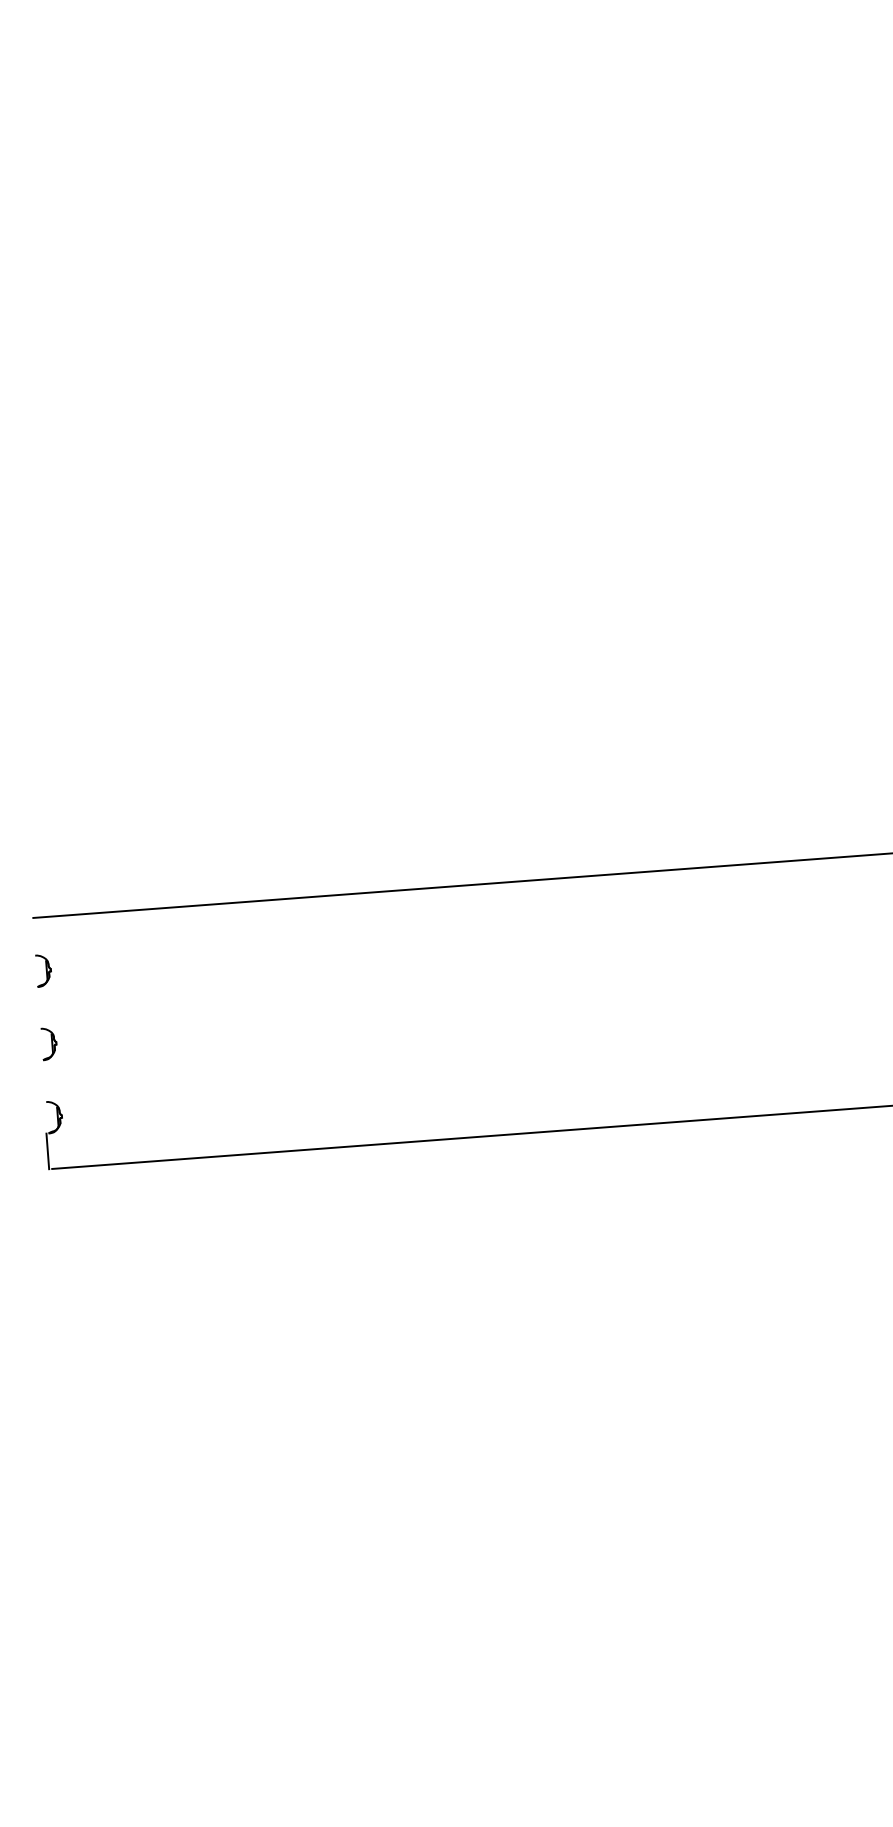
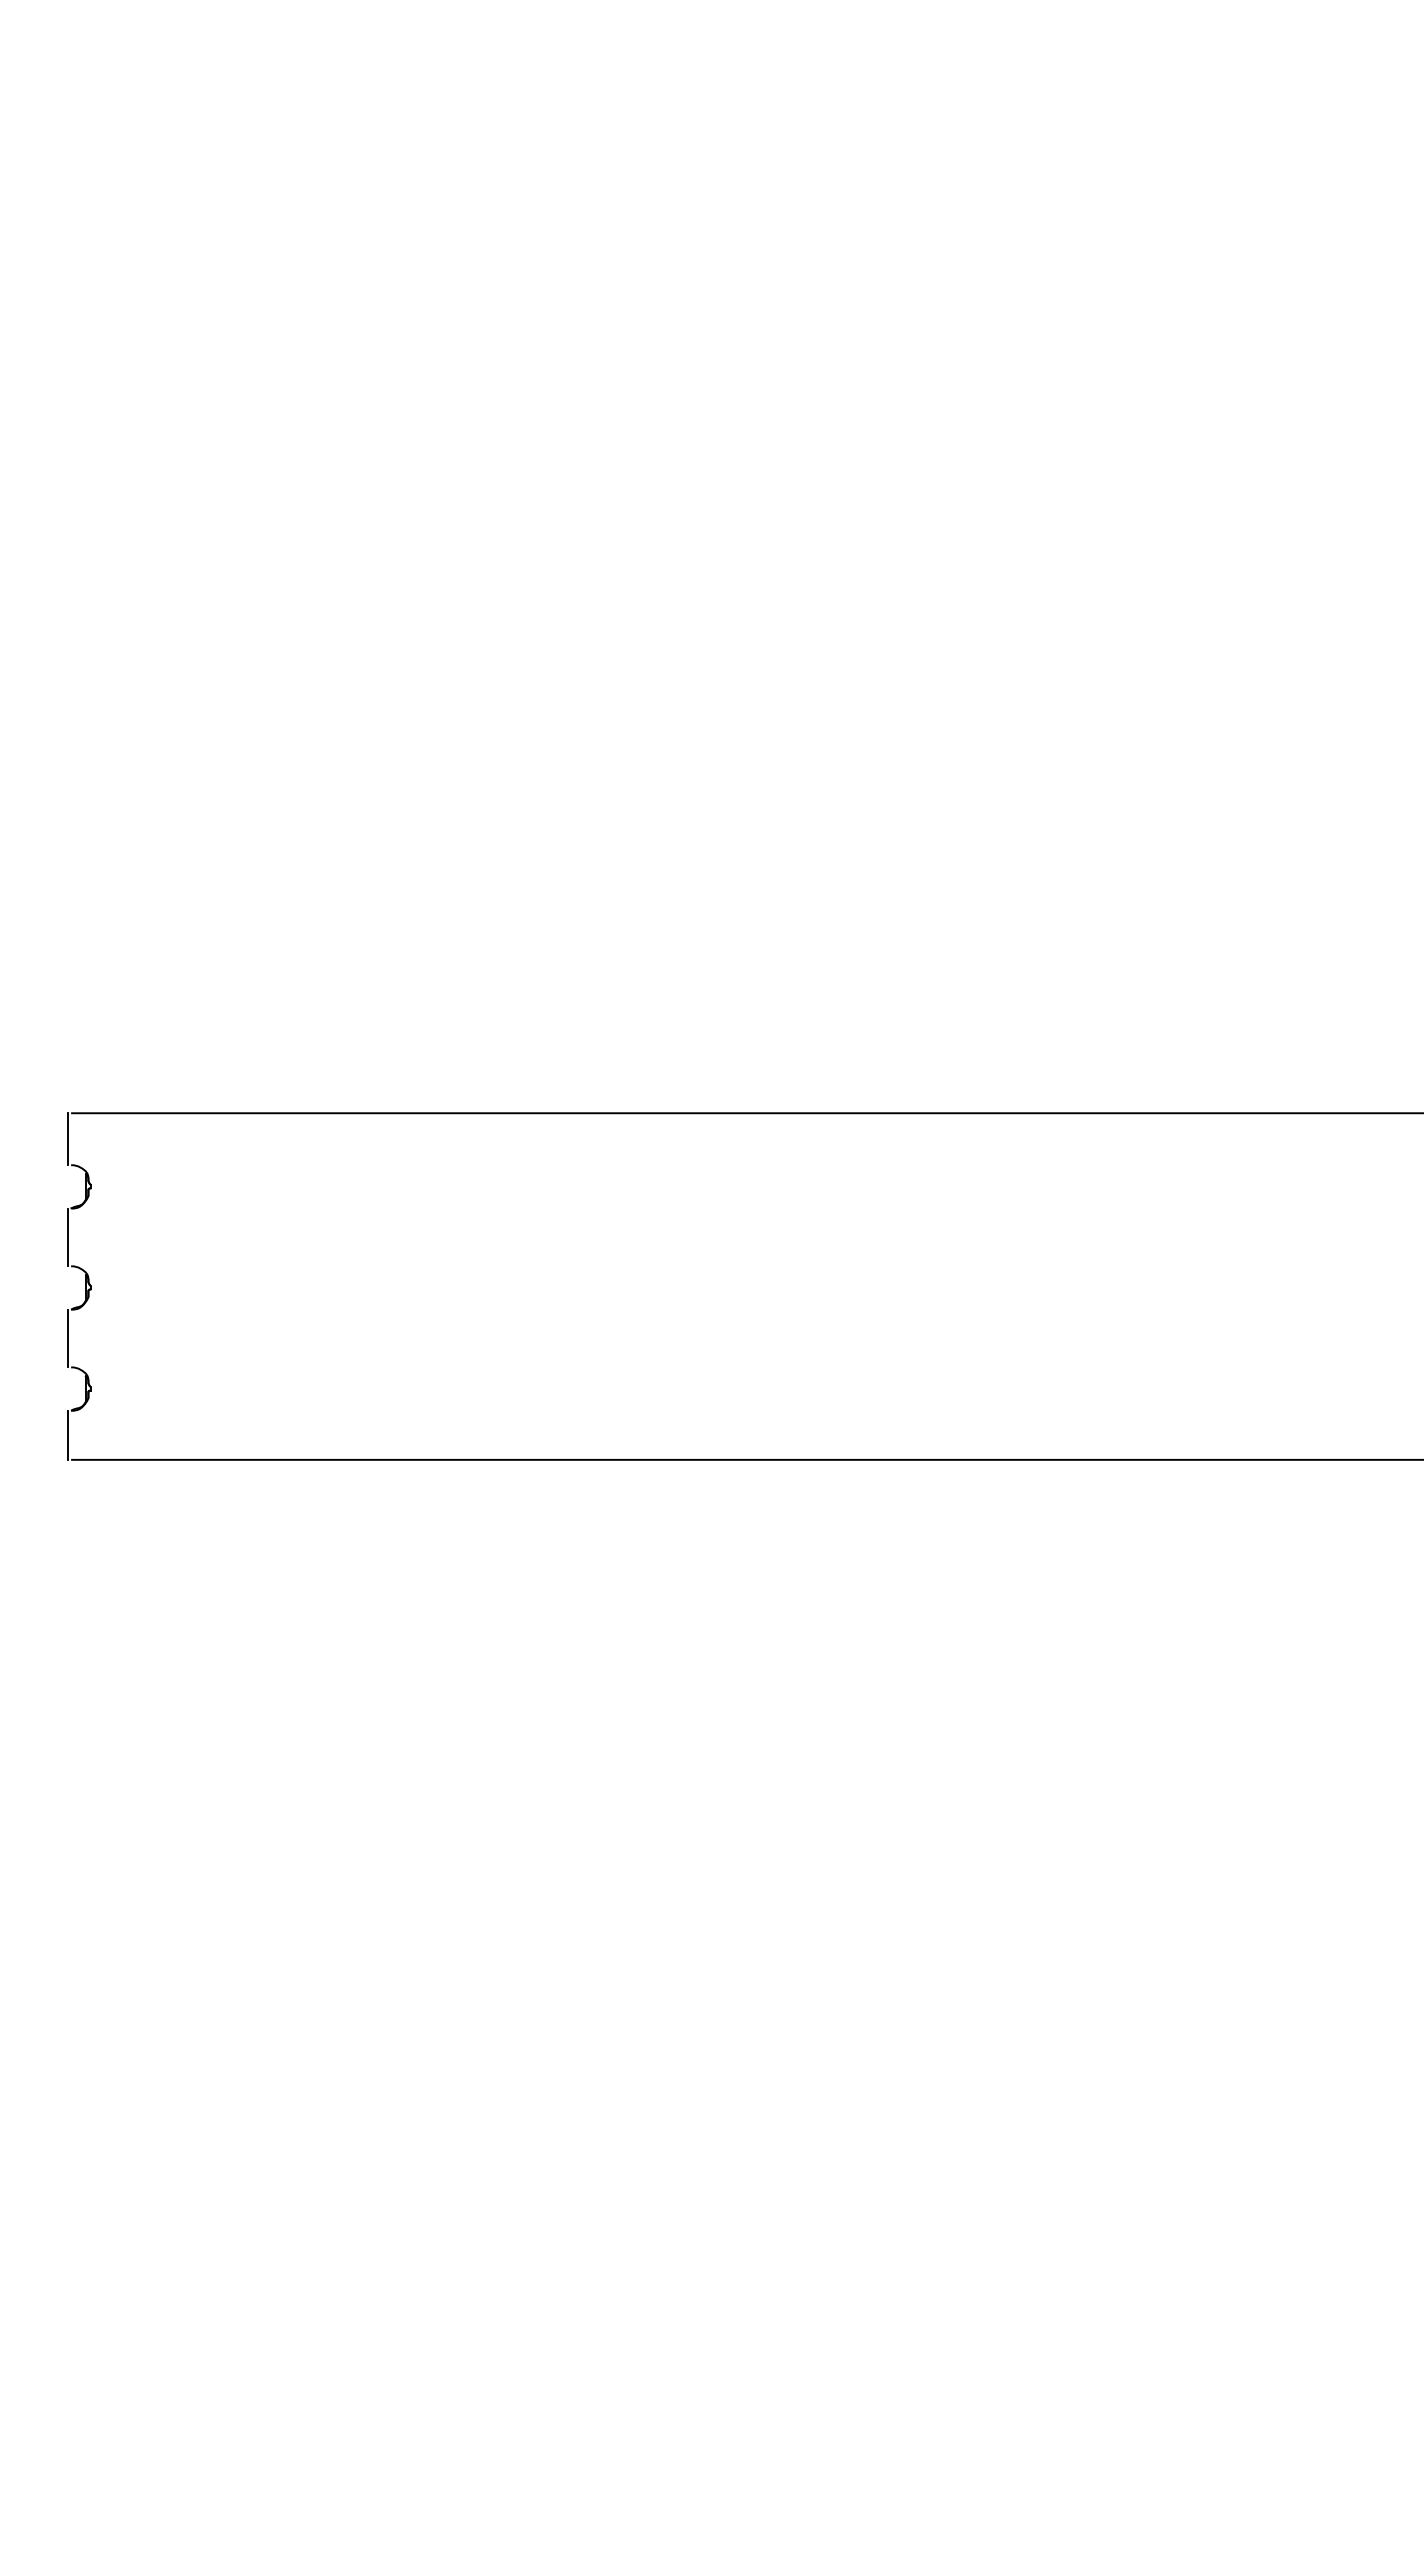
line: (31, 937) -> (68, 1139), added
line: (37, 1008) -> (68, 1237), added
line: (42, 1081) -> (68, 1338), added

